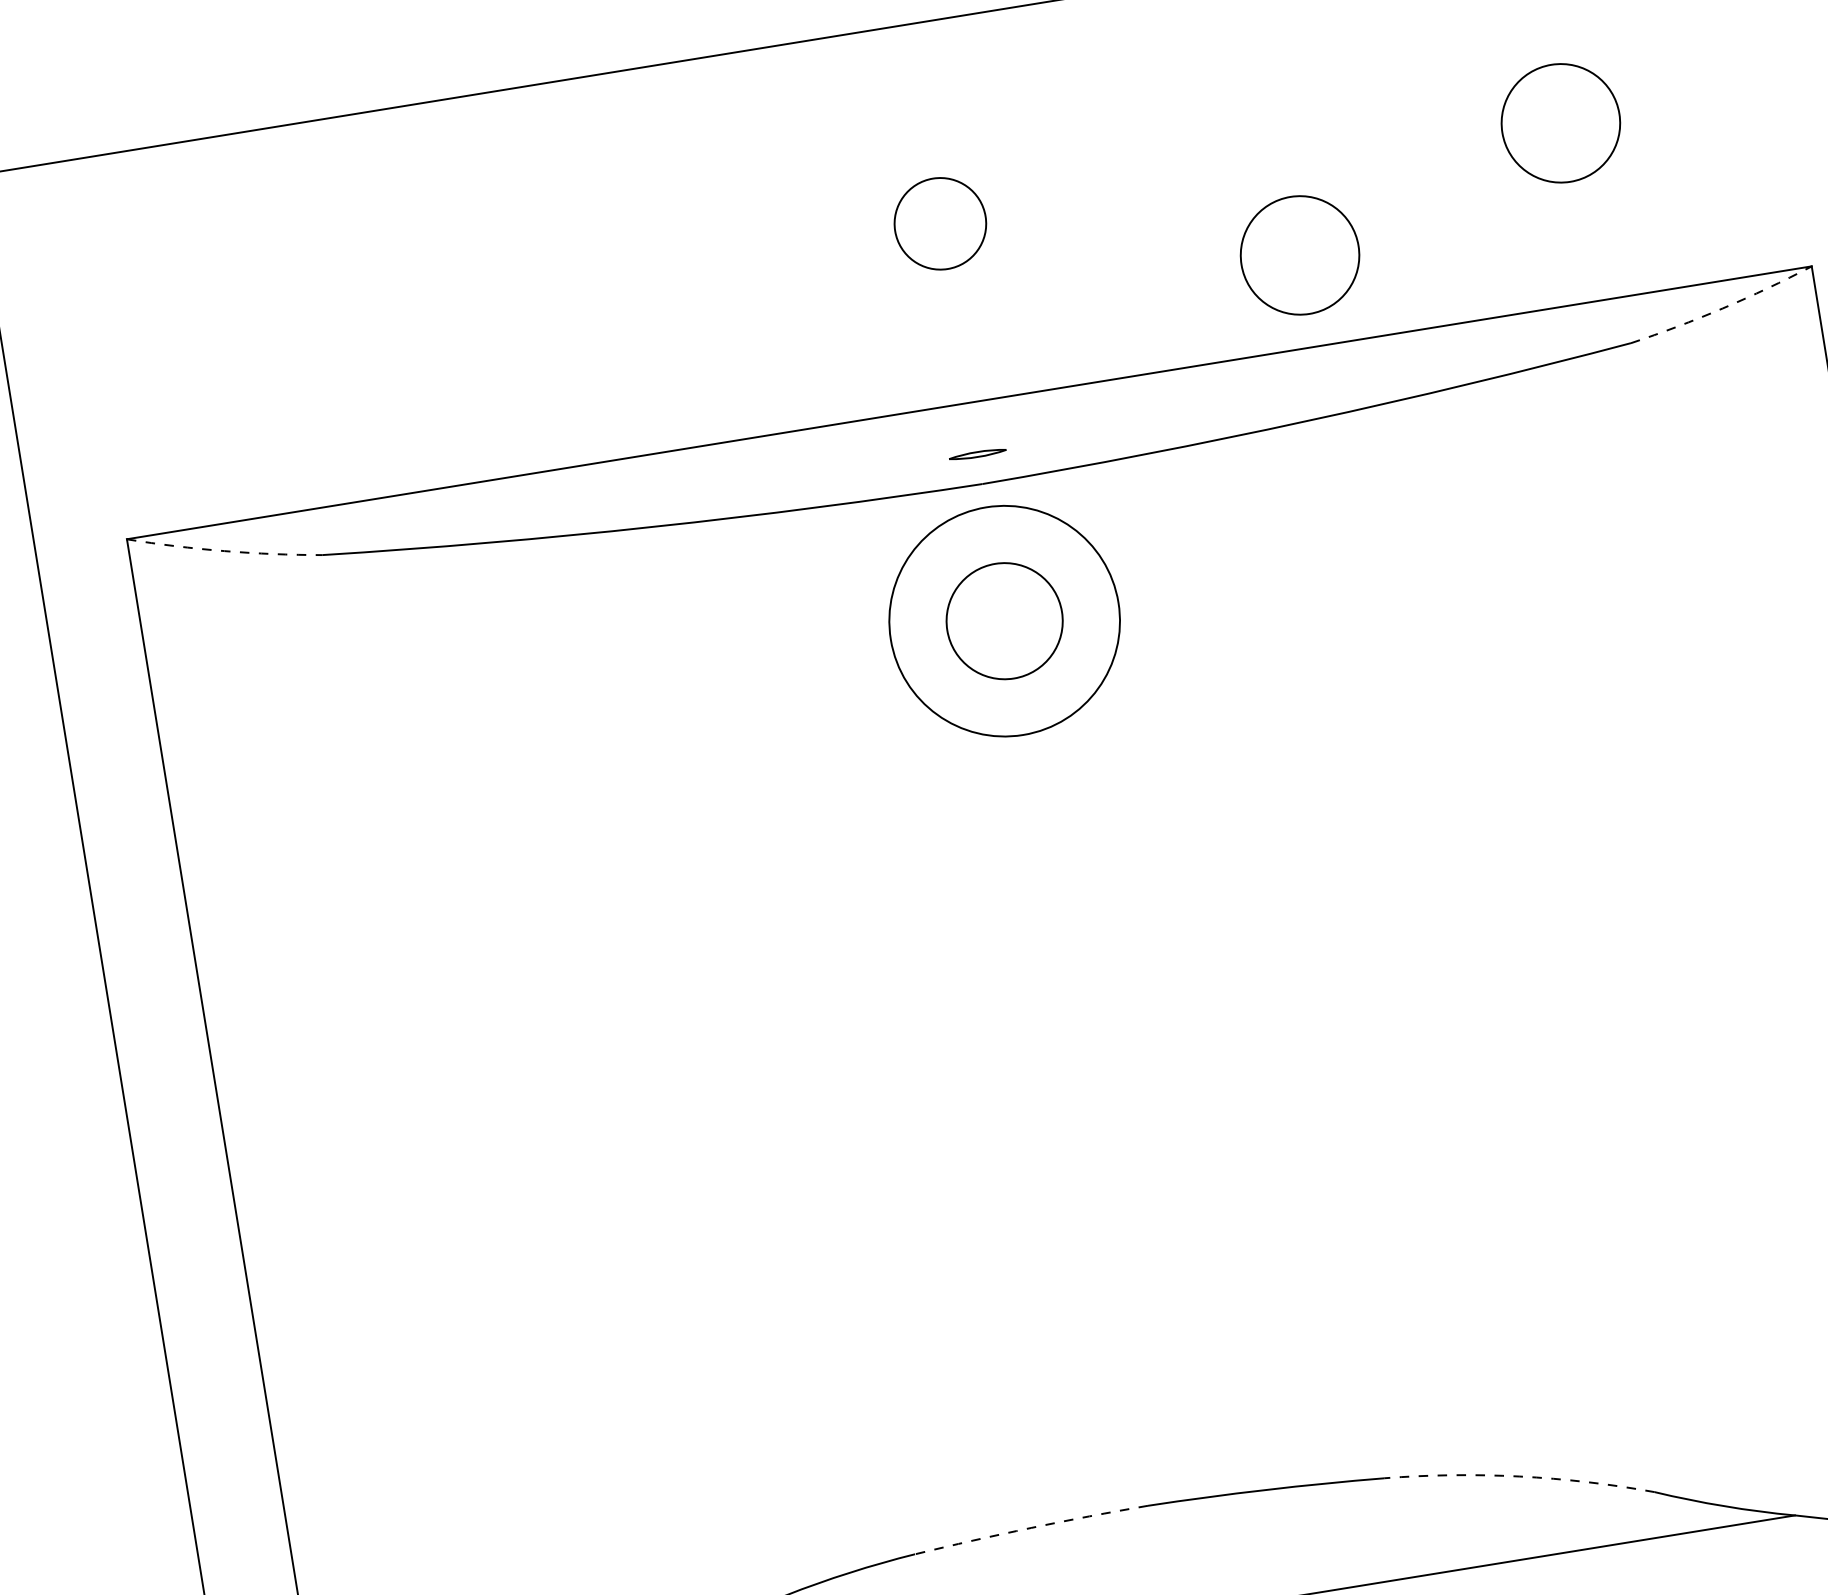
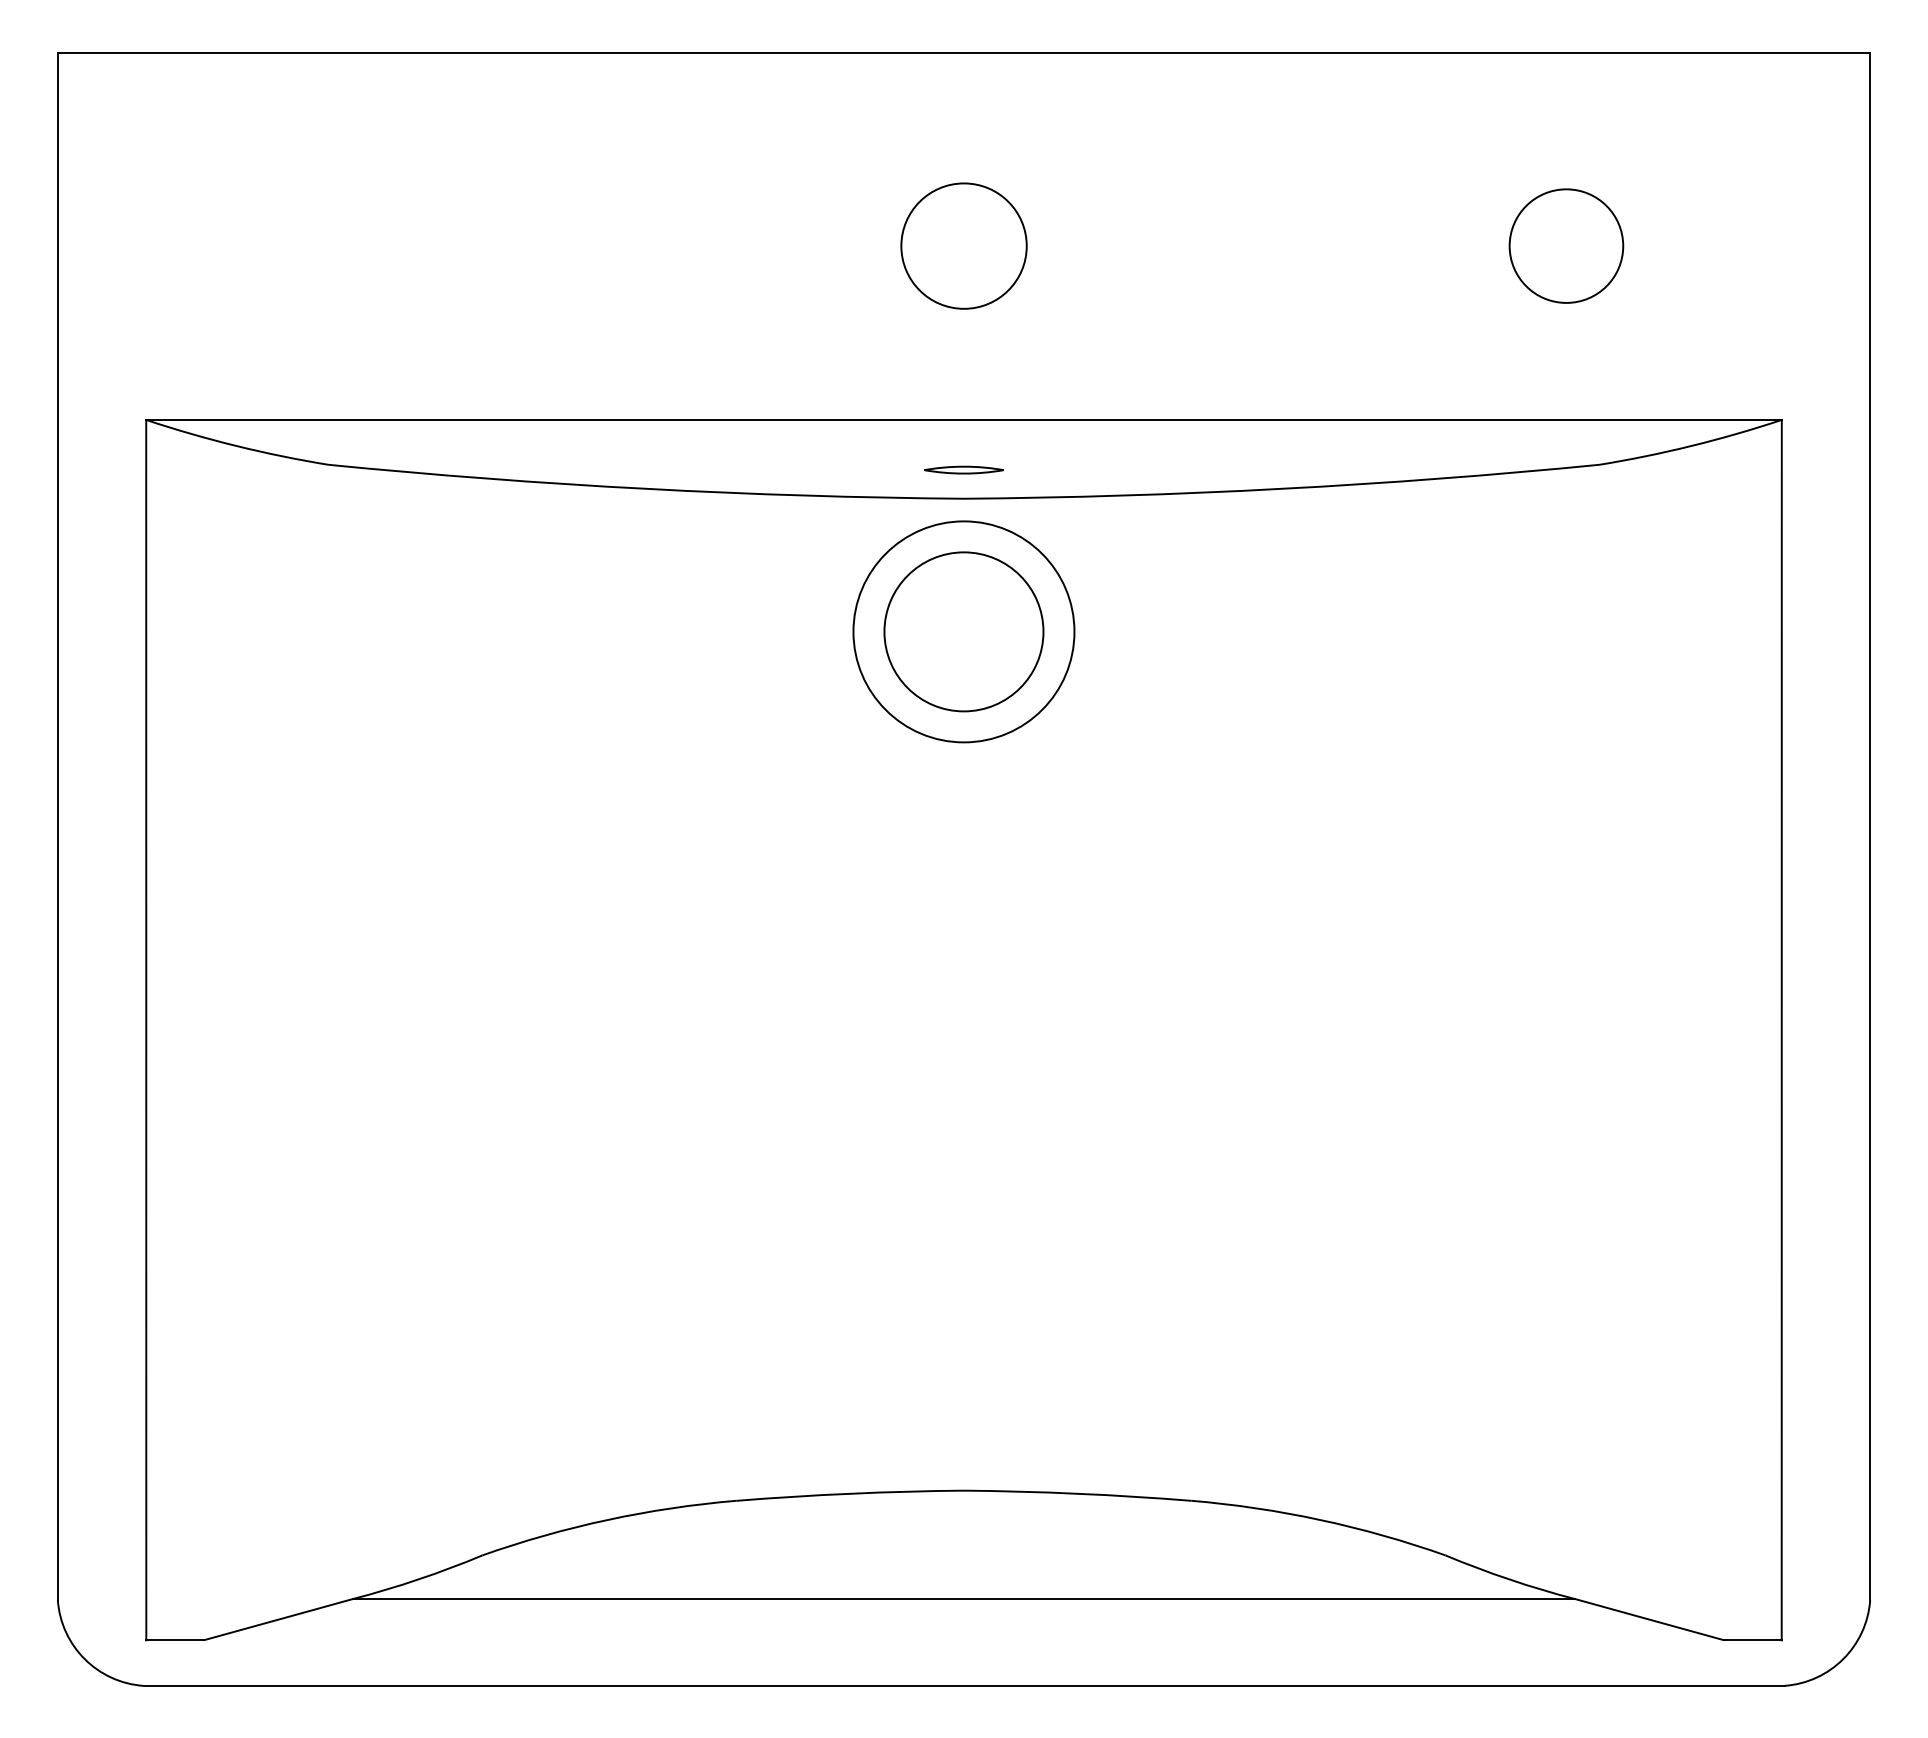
circle: (939, 223) -> (963, 245), size x1.43
circle: (1300, 254) -> (1299, 330), removed
arc: (1723, 308) -> (1691, 446), dashed -> solid
part: (977, 453) -> (963, 469), size x1.43
arc: (224, 551) -> (236, 446), dashed -> solid
circle: (1004, 620) -> (963, 631), size x1.43
arc: (1520, 1476) -> (1320, 1519), dashed -> solid
arc: (1031, 1527) -> (850, 1493), dashed -> solid

